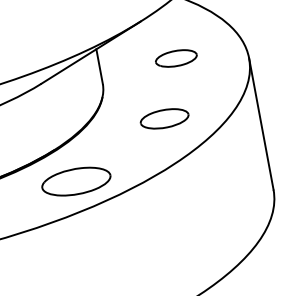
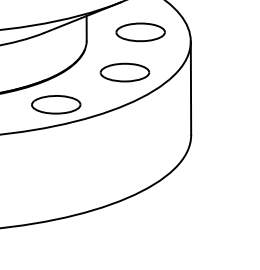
part: (176, 58) -> (140, 32), size x1.67
part: (163, 118) -> (124, 72), size x1.43

